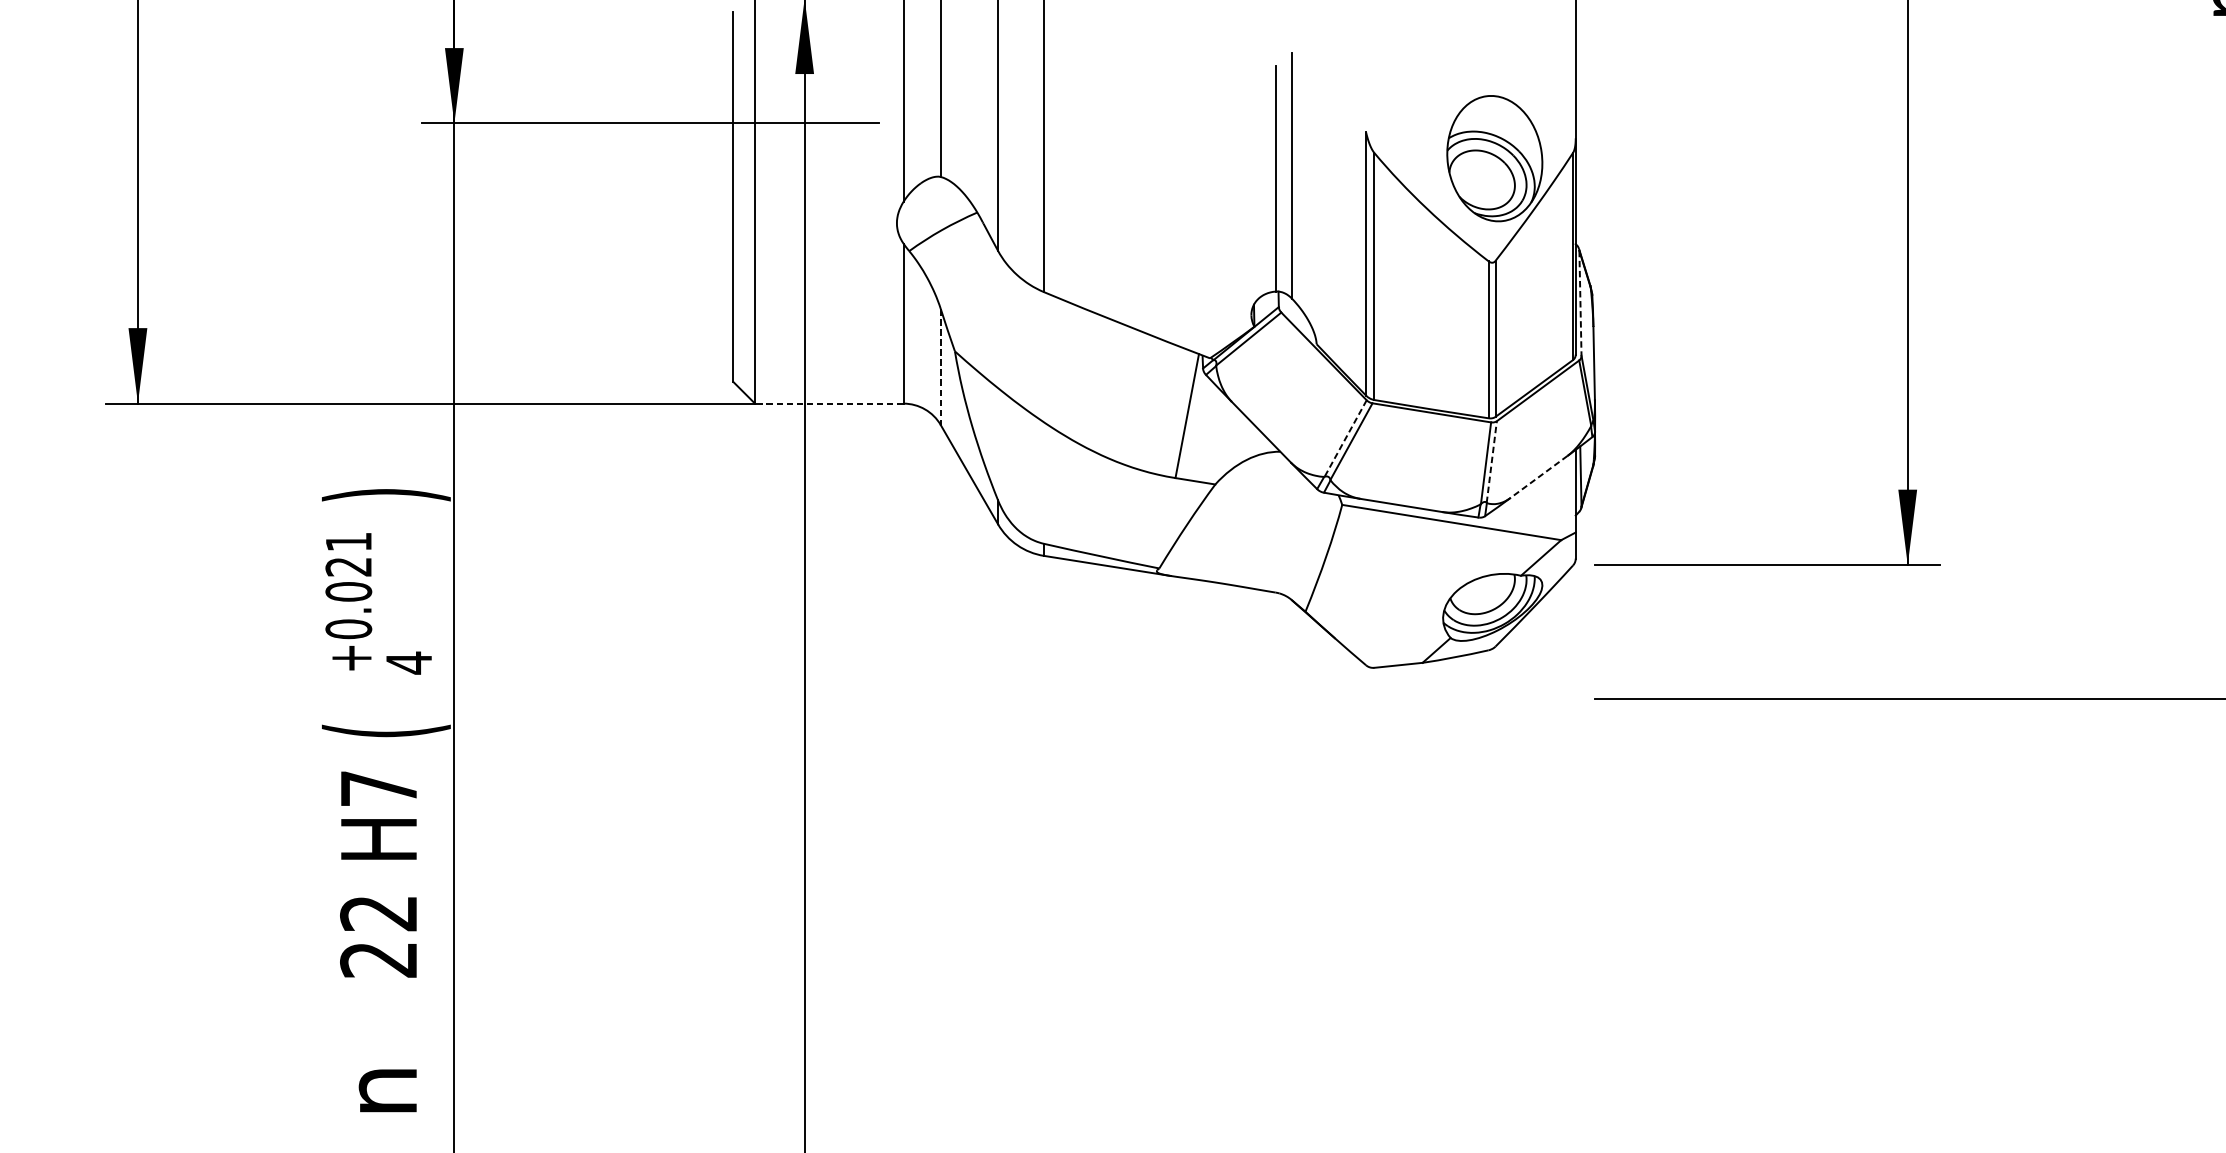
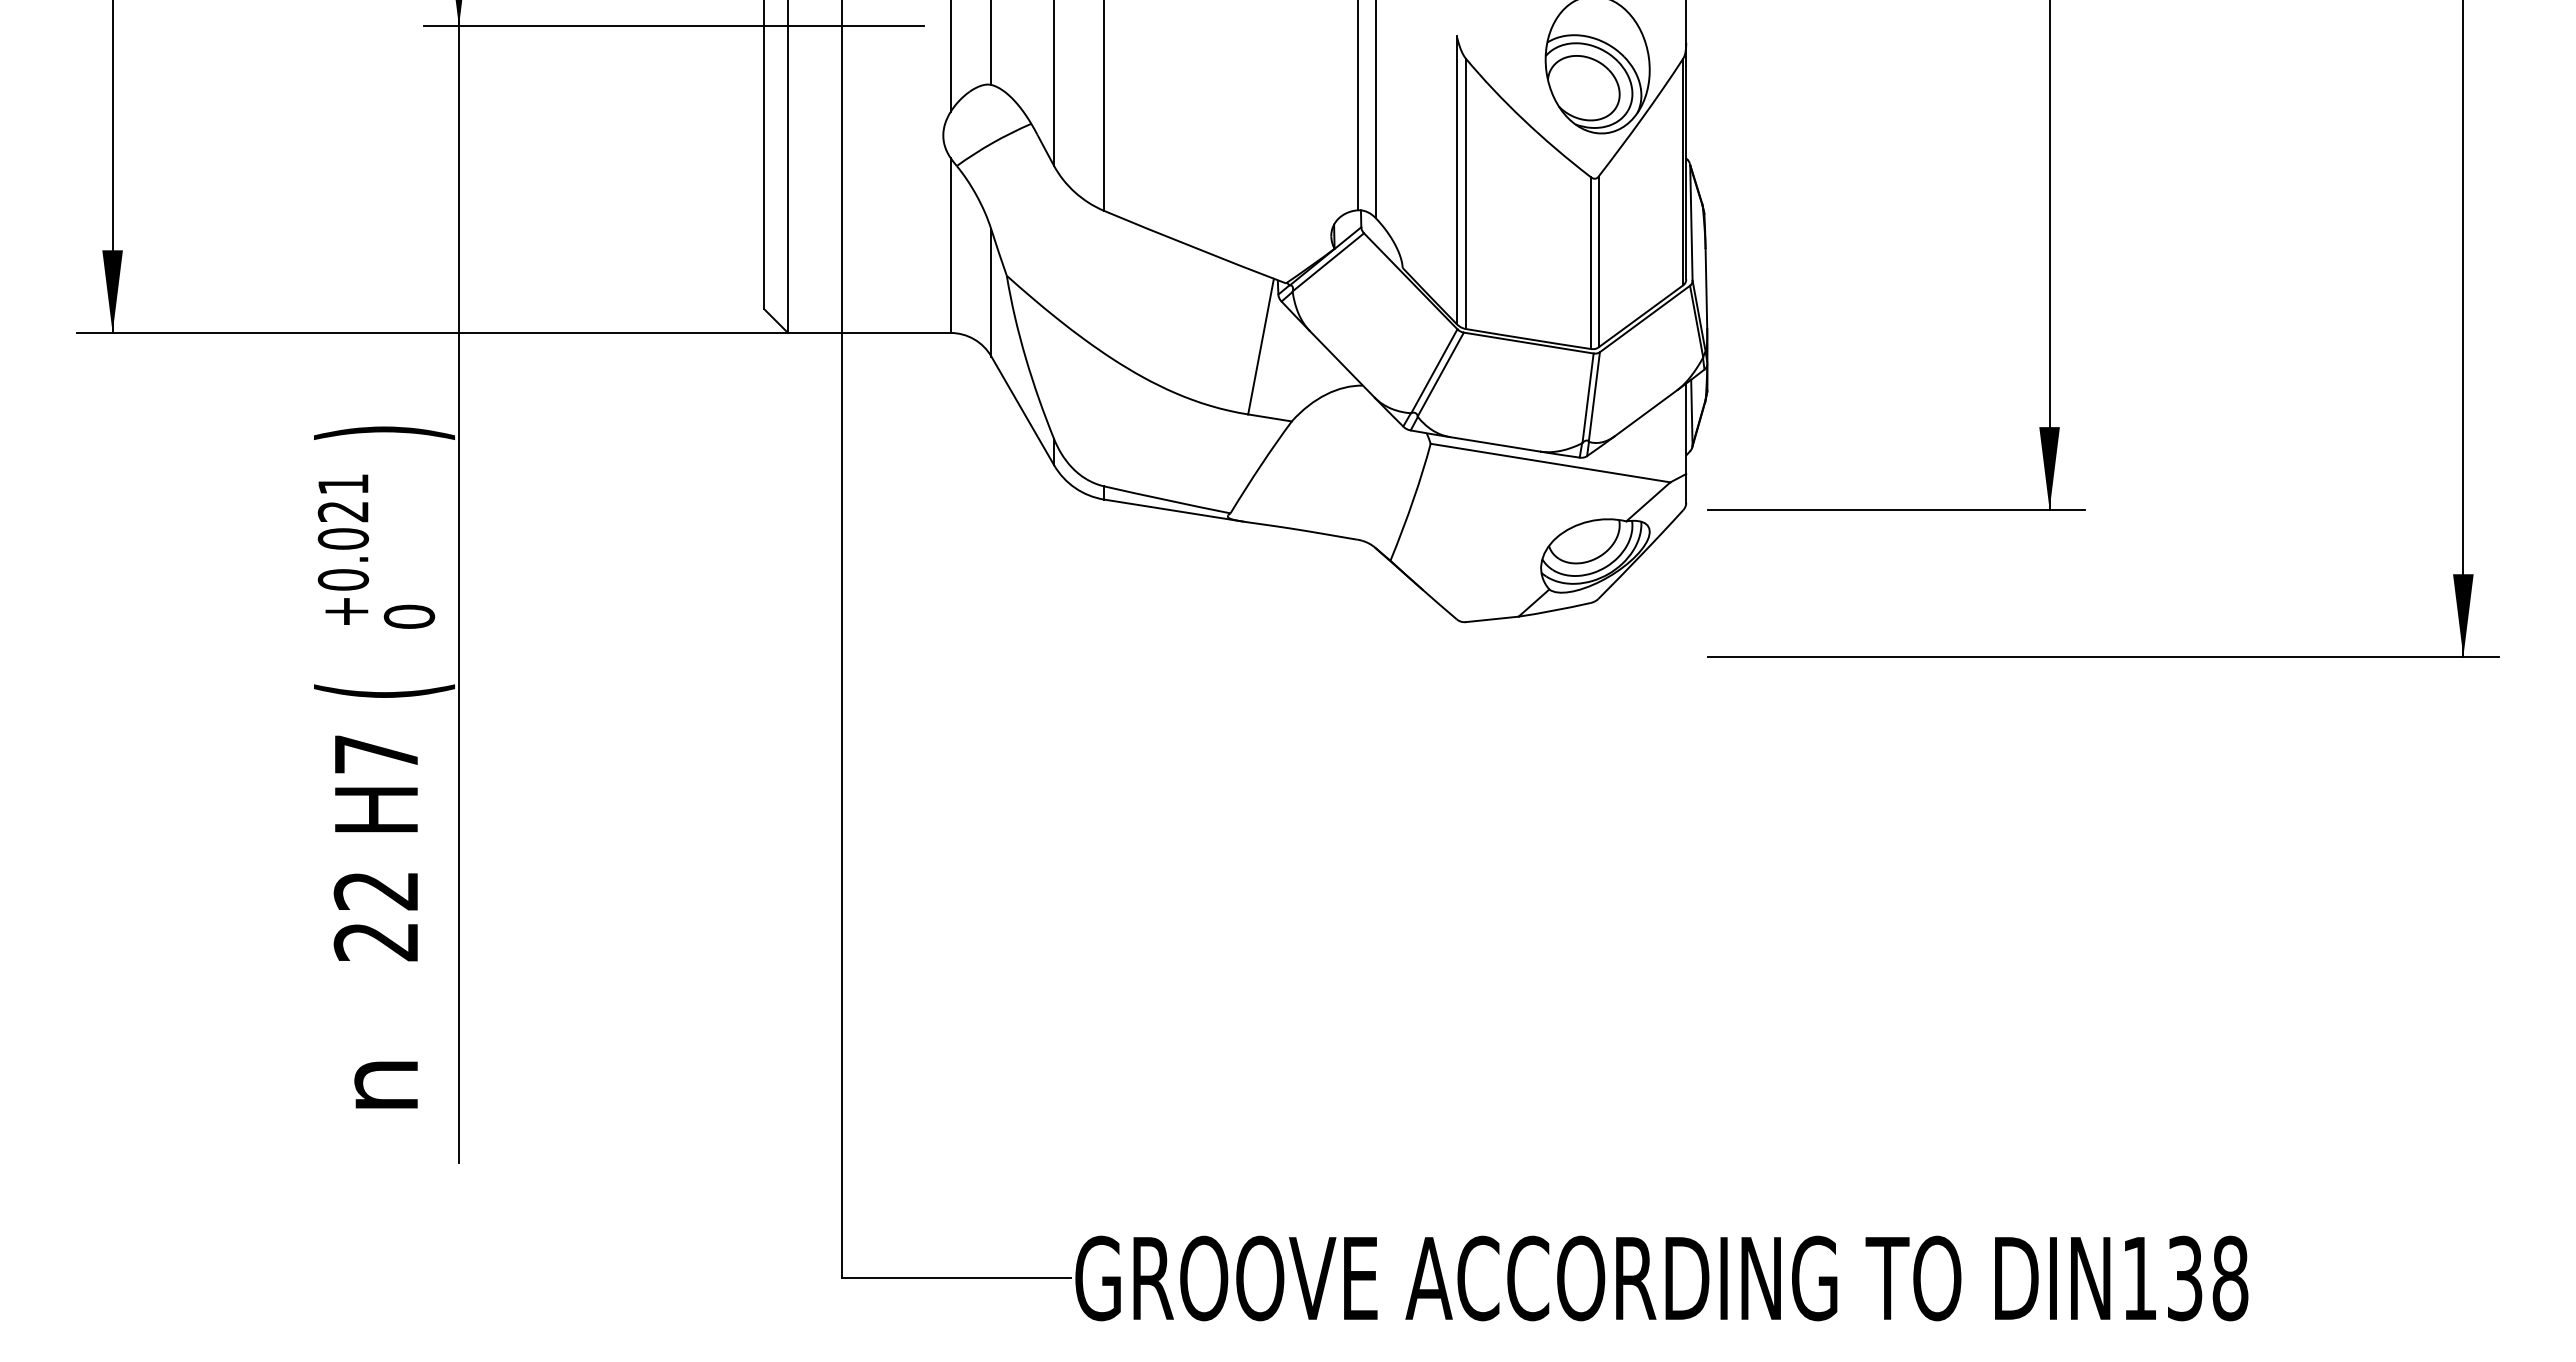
line: (1580, 303) -> (1691, 223), dashed -> solid
line: (940, 367) -> (991, 293), dashed -> solid
line: (828, 403) -> (868, 332), dashed -> solid
line: (1345, 438) -> (1434, 371), dashed -> solid
line: (1491, 461) -> (1594, 396), dashed -> solid
line: (1539, 477) -> (1646, 413), dashed -> solid
text: (409, 662) -> (409, 616), 4 -> 0

